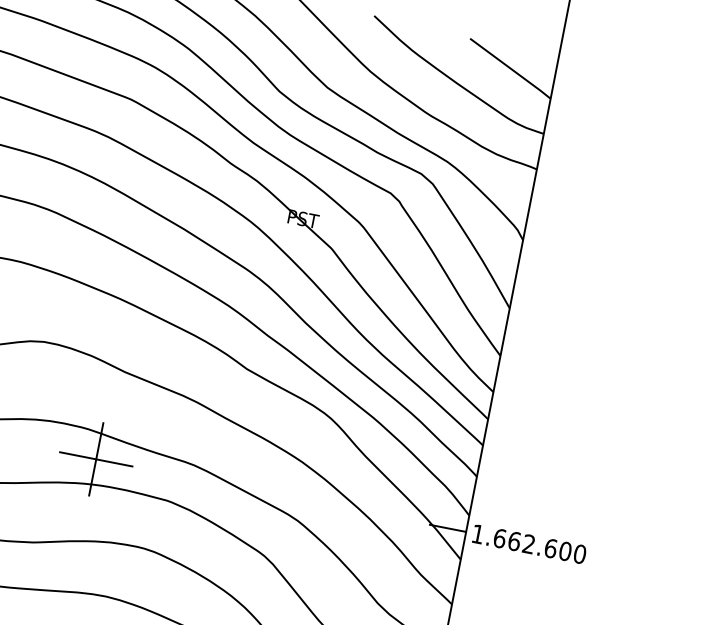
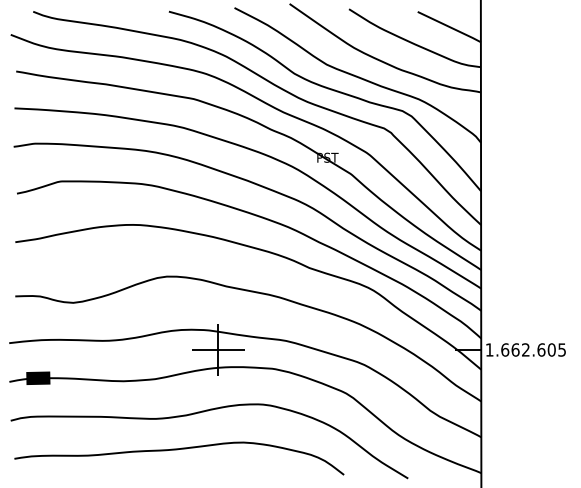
text: (580, 553) -> (562, 349), 1.662.600 -> 1.662.605

